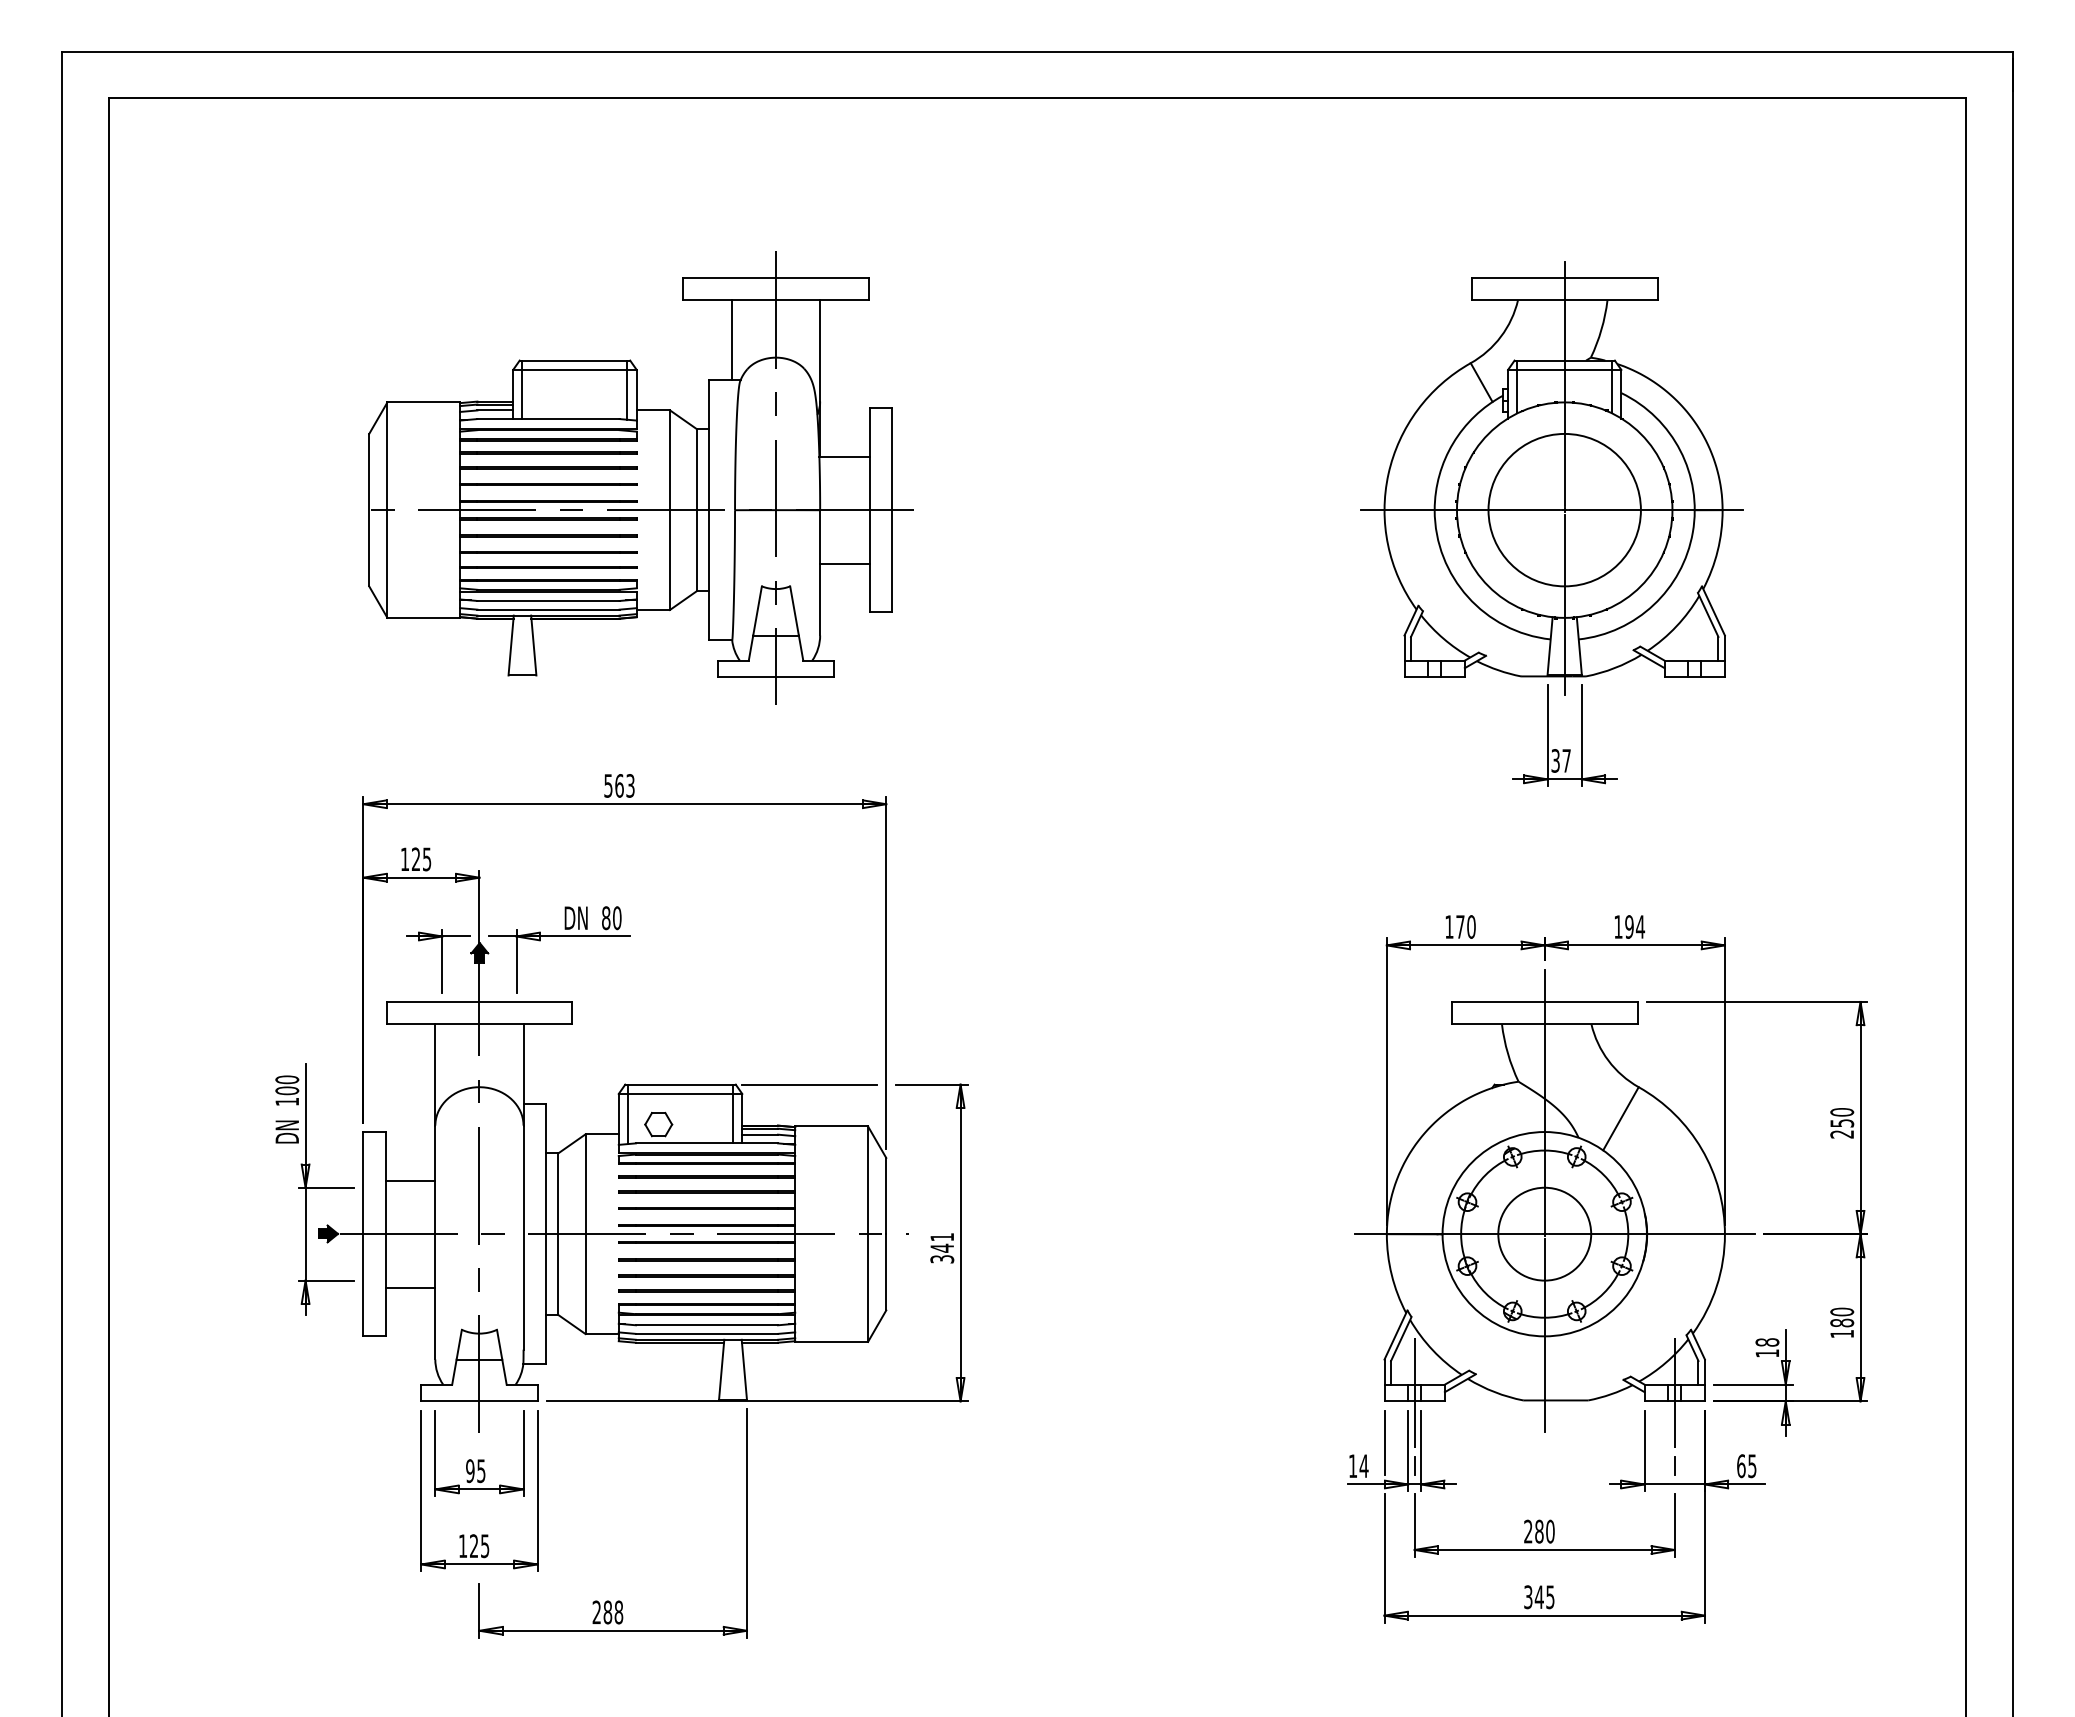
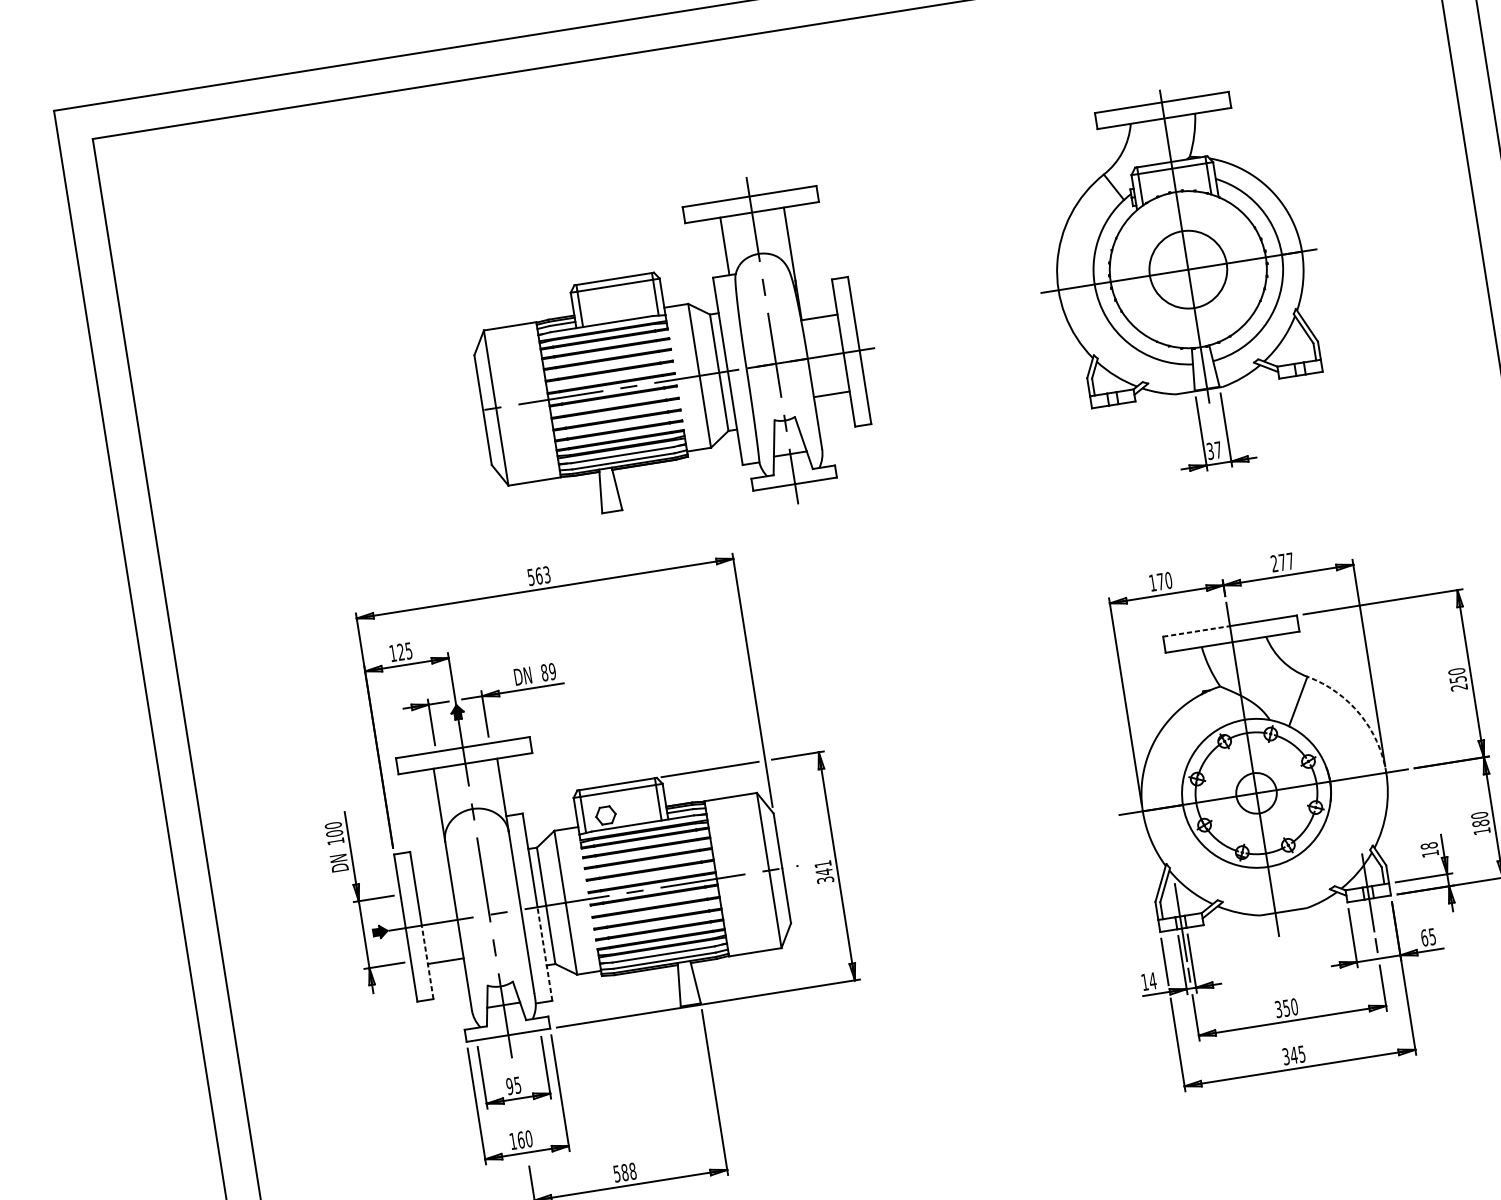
part: (640, 477) -> (674, 355), moved
circle: (1564, 509) -> (1188, 269), size x0.7
text: (617, 918) -> (552, 671), 80 -> 89
text: (1629, 926) -> (1282, 562), 194 -> 277
line: (1498, 1001) -> (1196, 631), solid -> dashed
arc: (1701, 1149) -> (1359, 714), solid -> dashed
line: (410, 1180) -> (433, 884), removed
circle: (1544, 1233) -> (1256, 792), size x0.6
line: (385, 1284) -> (427, 961), solid -> dashed
line: (546, 1298) -> (545, 953), solid -> dashed
text: (1533, 1531) -> (1282, 1008), 280 -> 350
text: (479, 1546) -> (525, 1139), 125 -> 160
text: (596, 1612) -> (616, 1173), 288 -> 588

